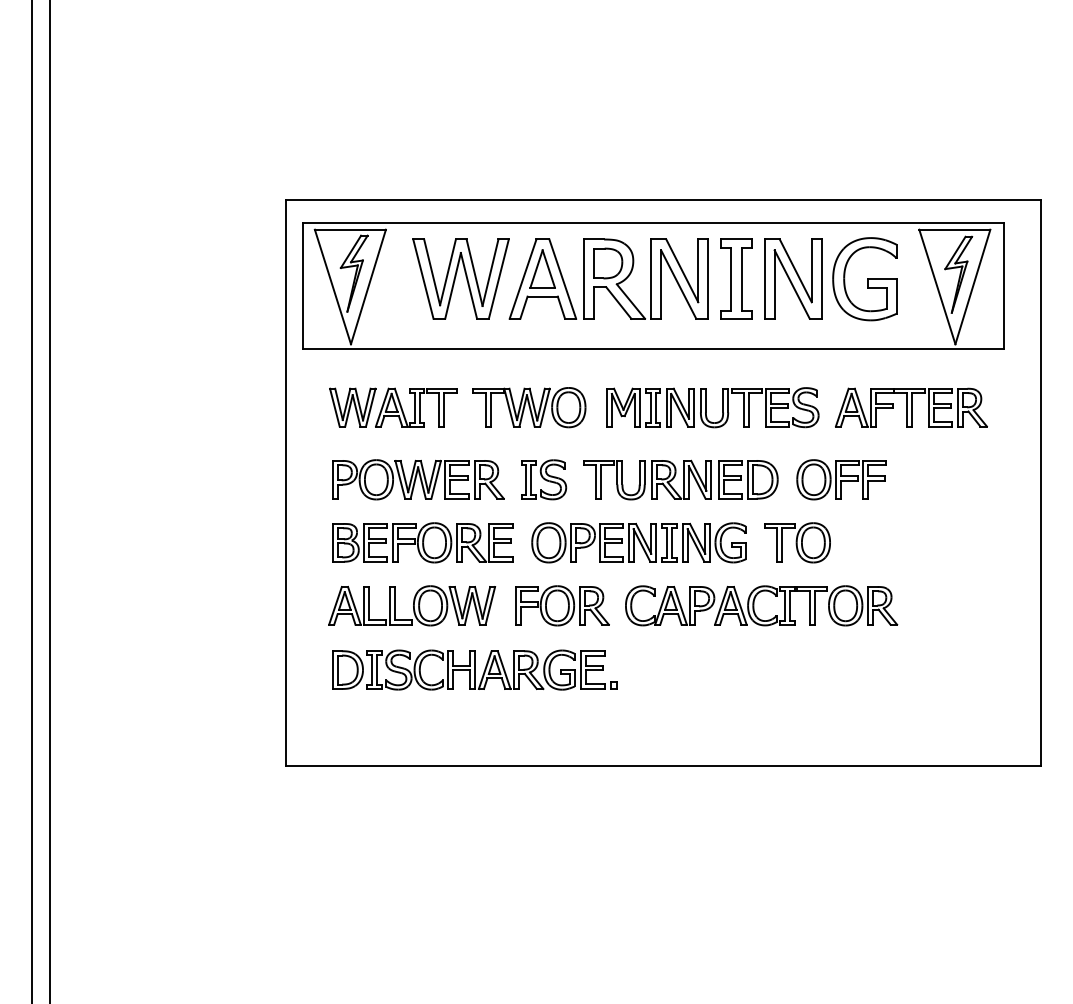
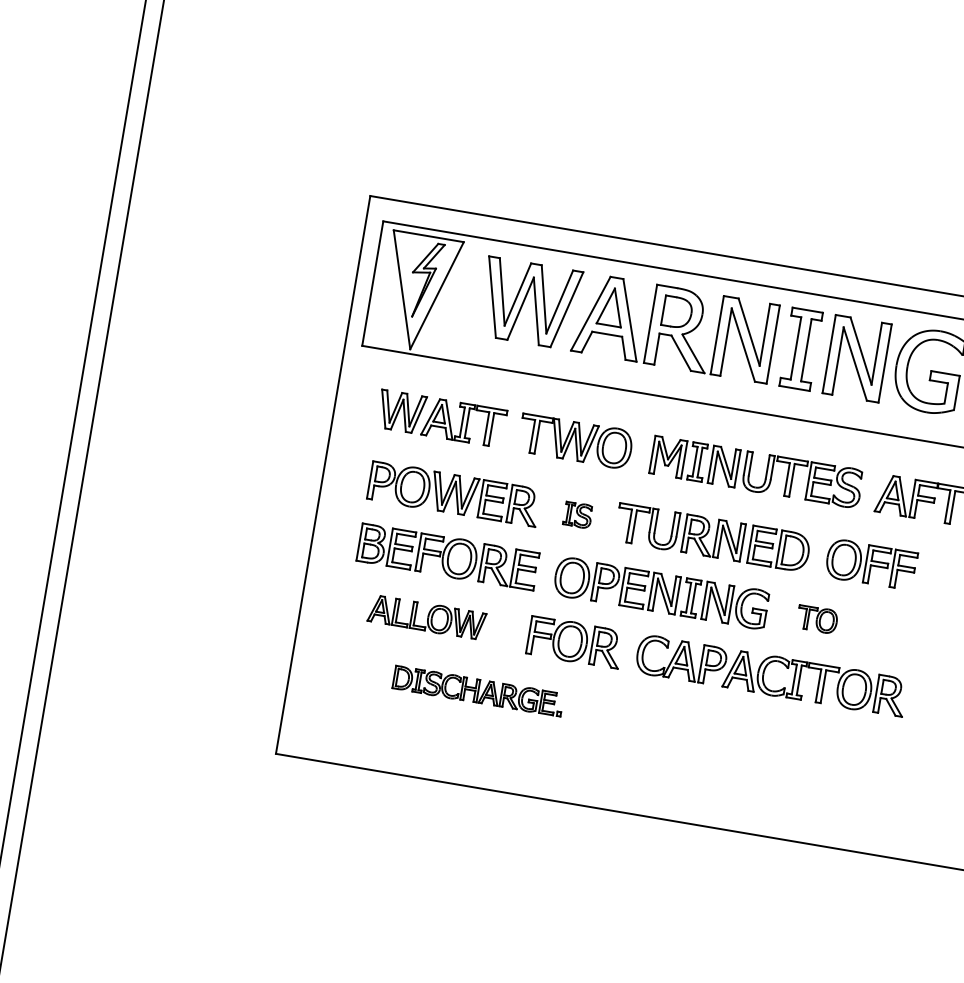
part: (544, 479) -> (578, 514), size x0.6
part: (797, 542) -> (817, 619), size x0.6
part: (412, 605) -> (427, 617), size x0.7
part: (474, 669) -> (477, 690), size x0.6

